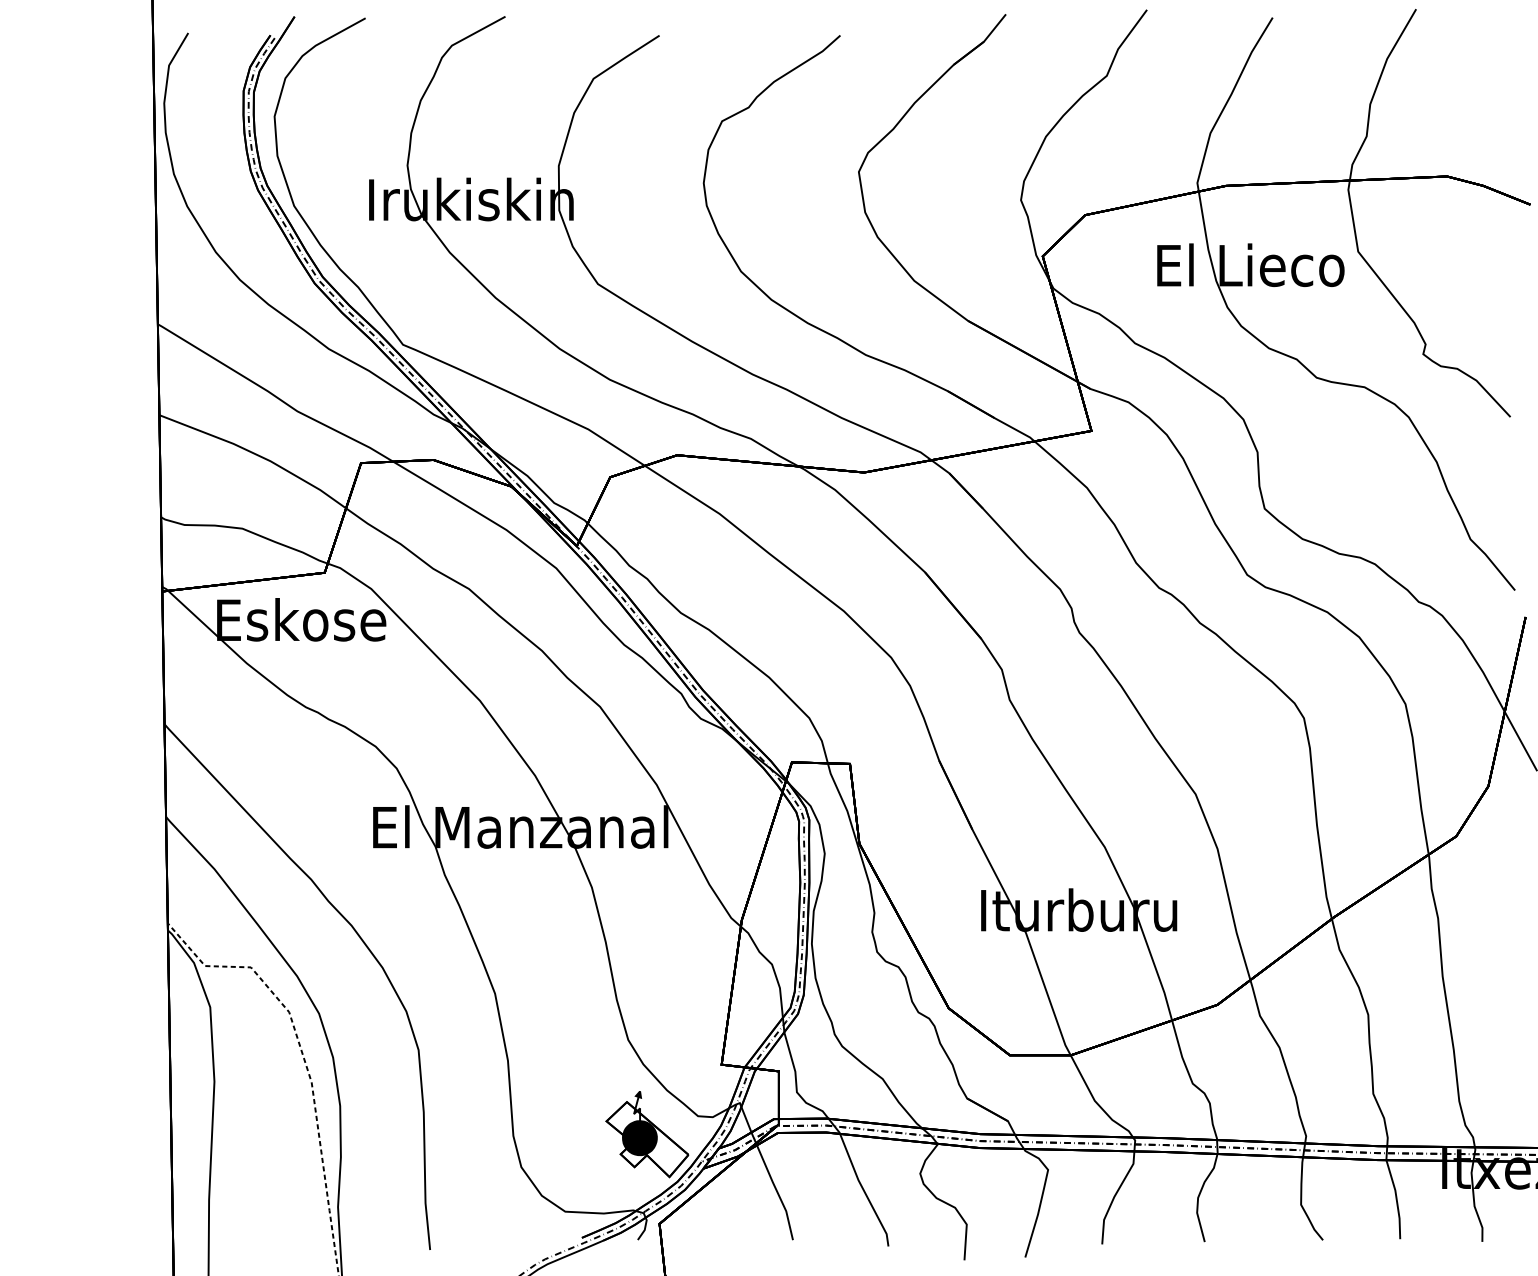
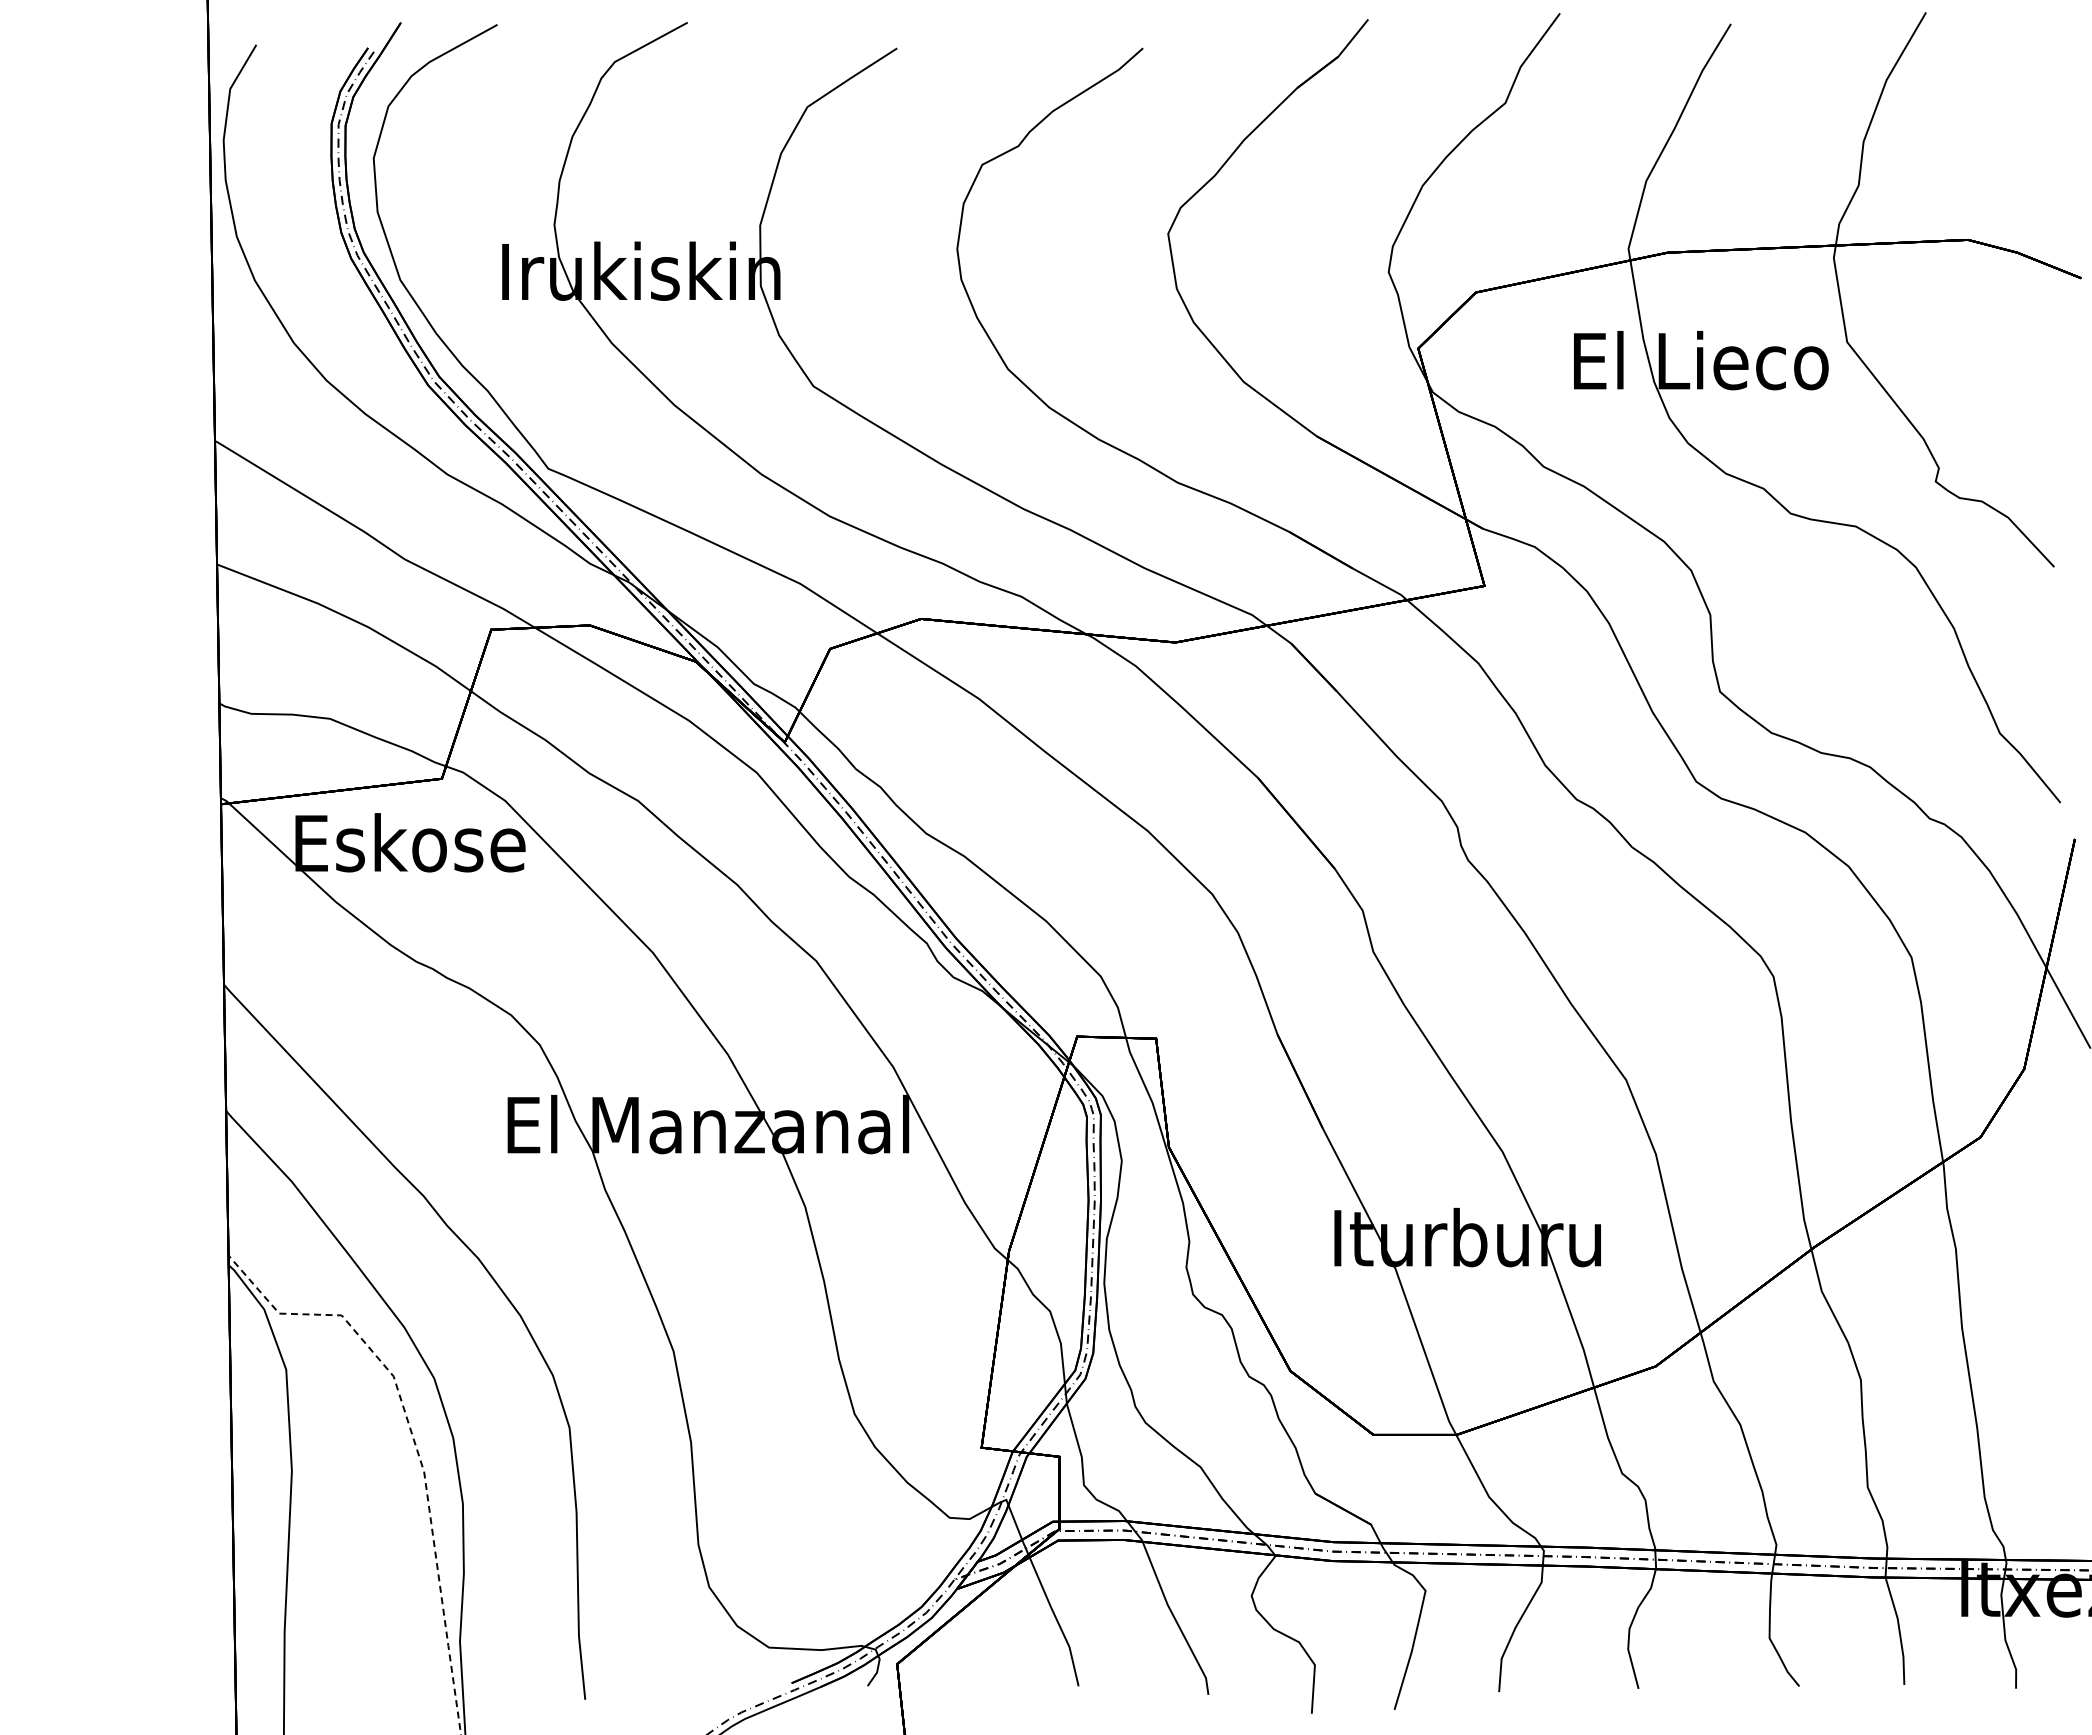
part: (647, 1134) -> (880, 1542), removed

